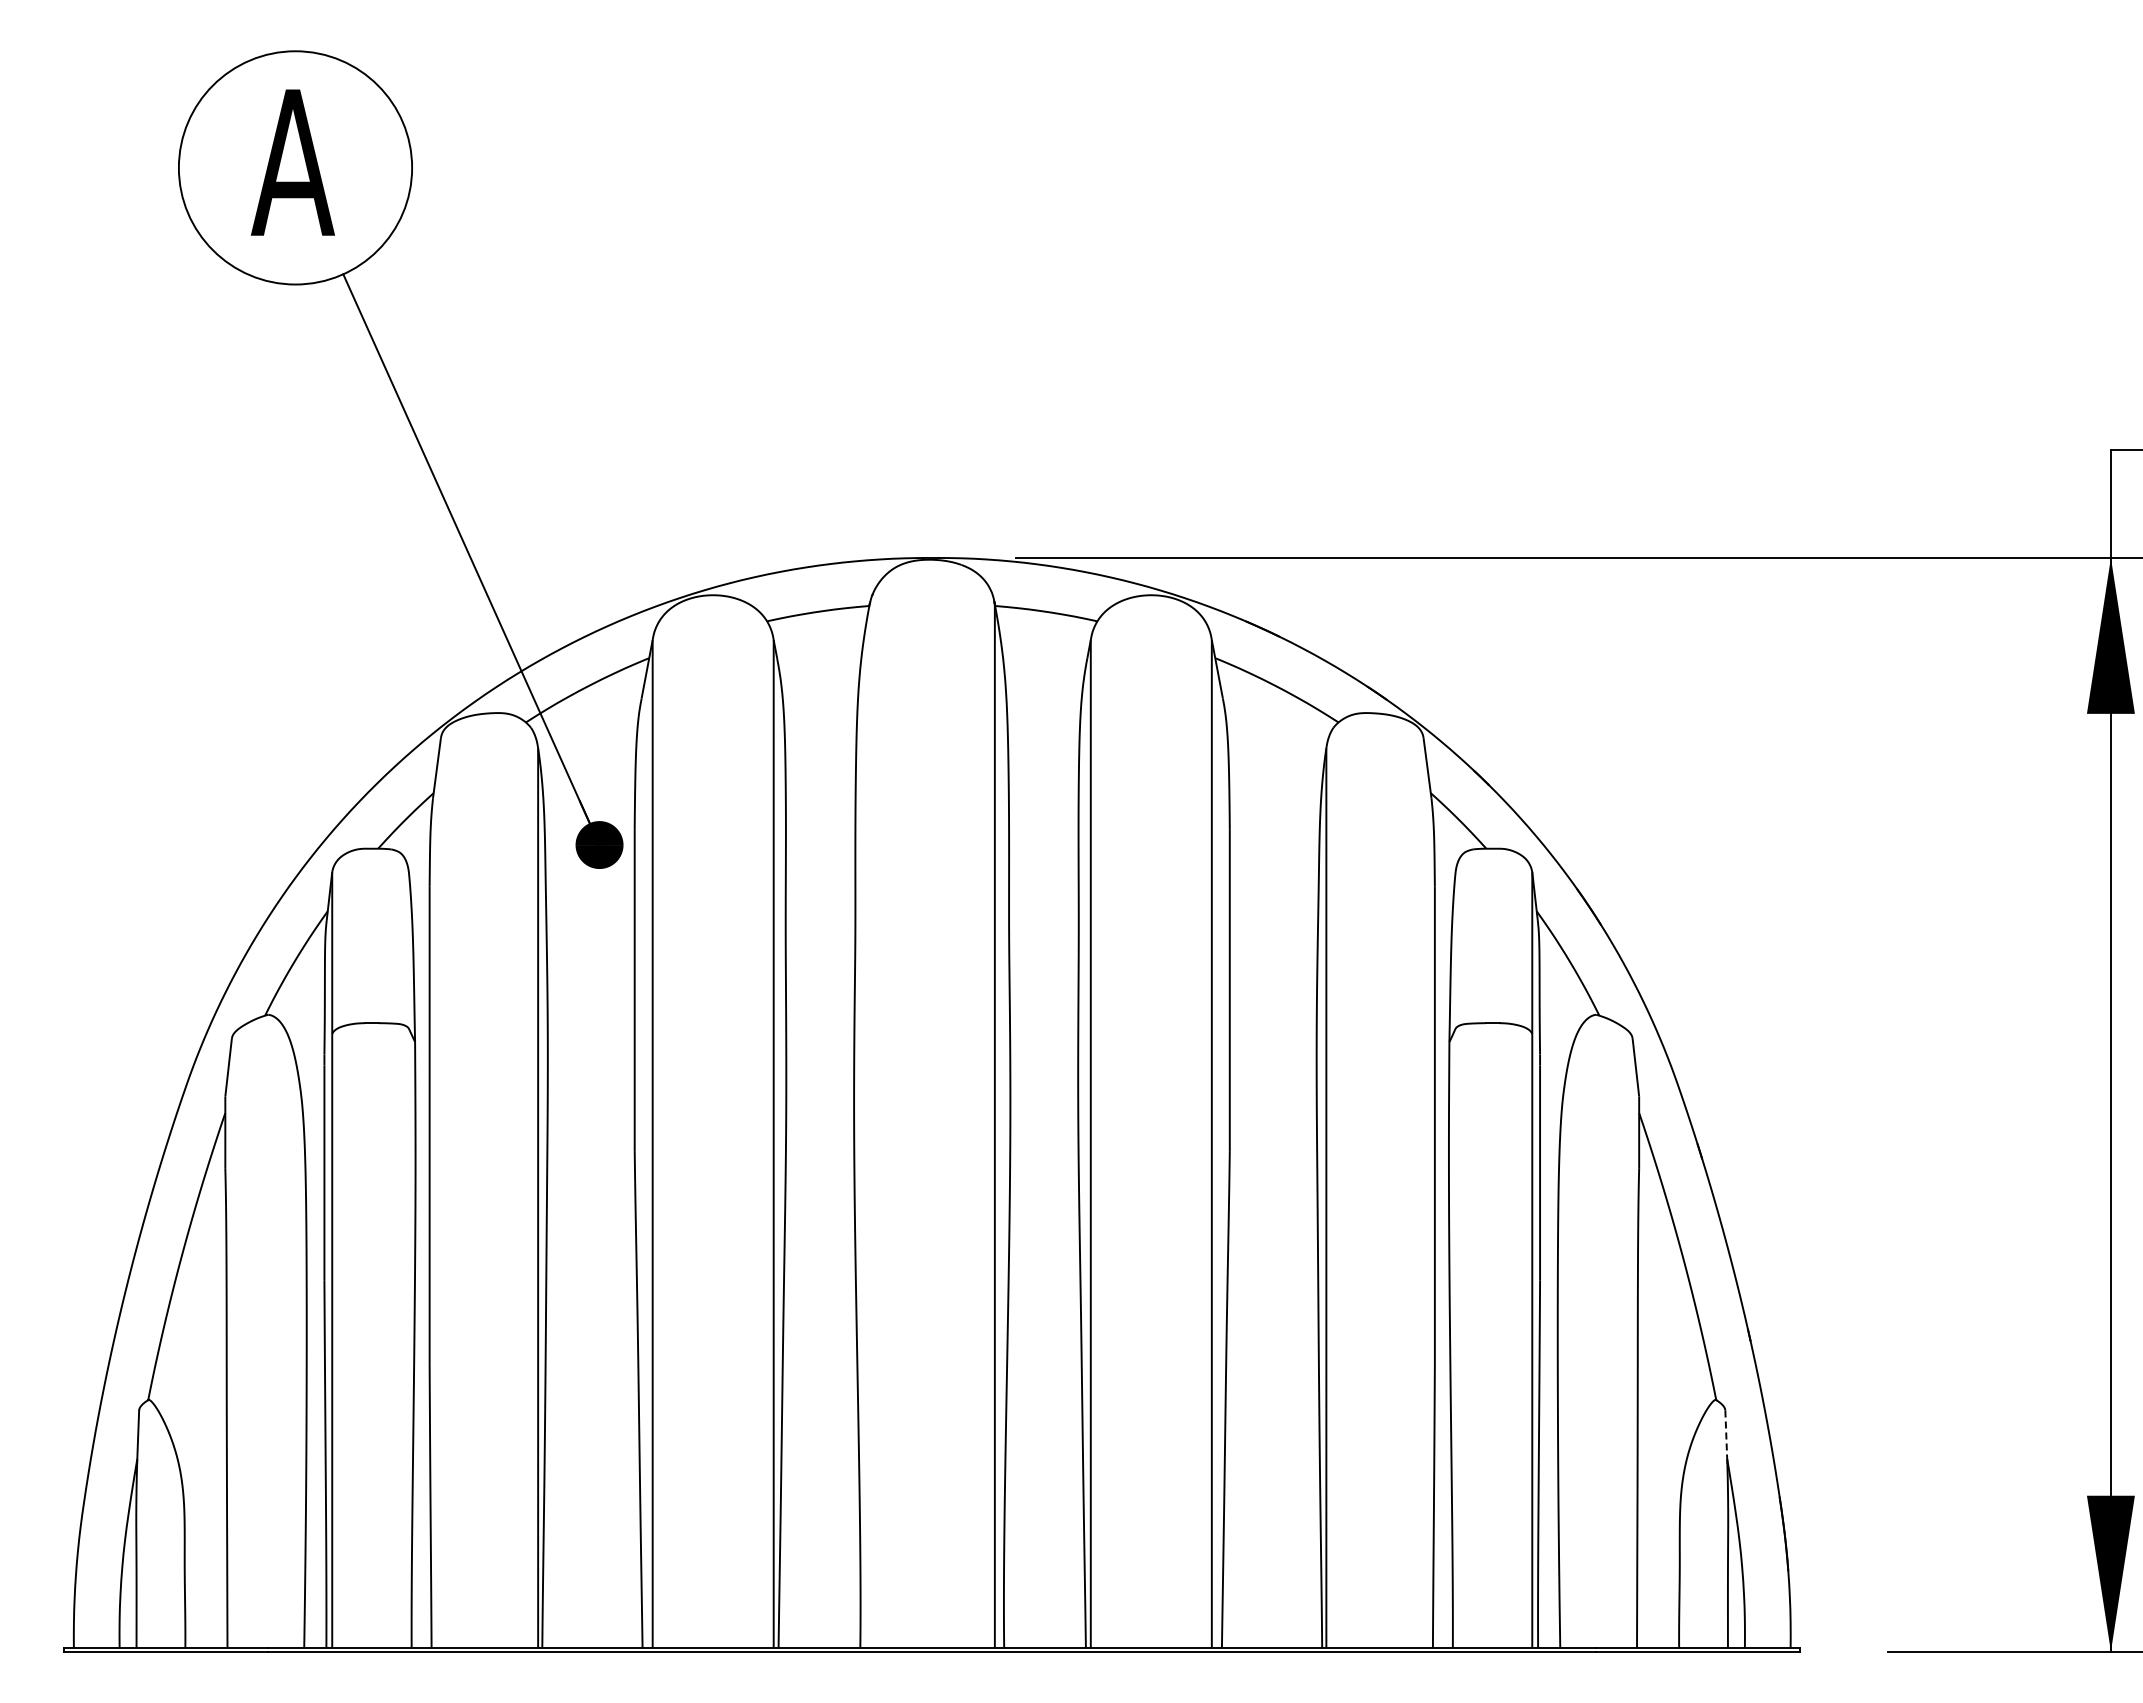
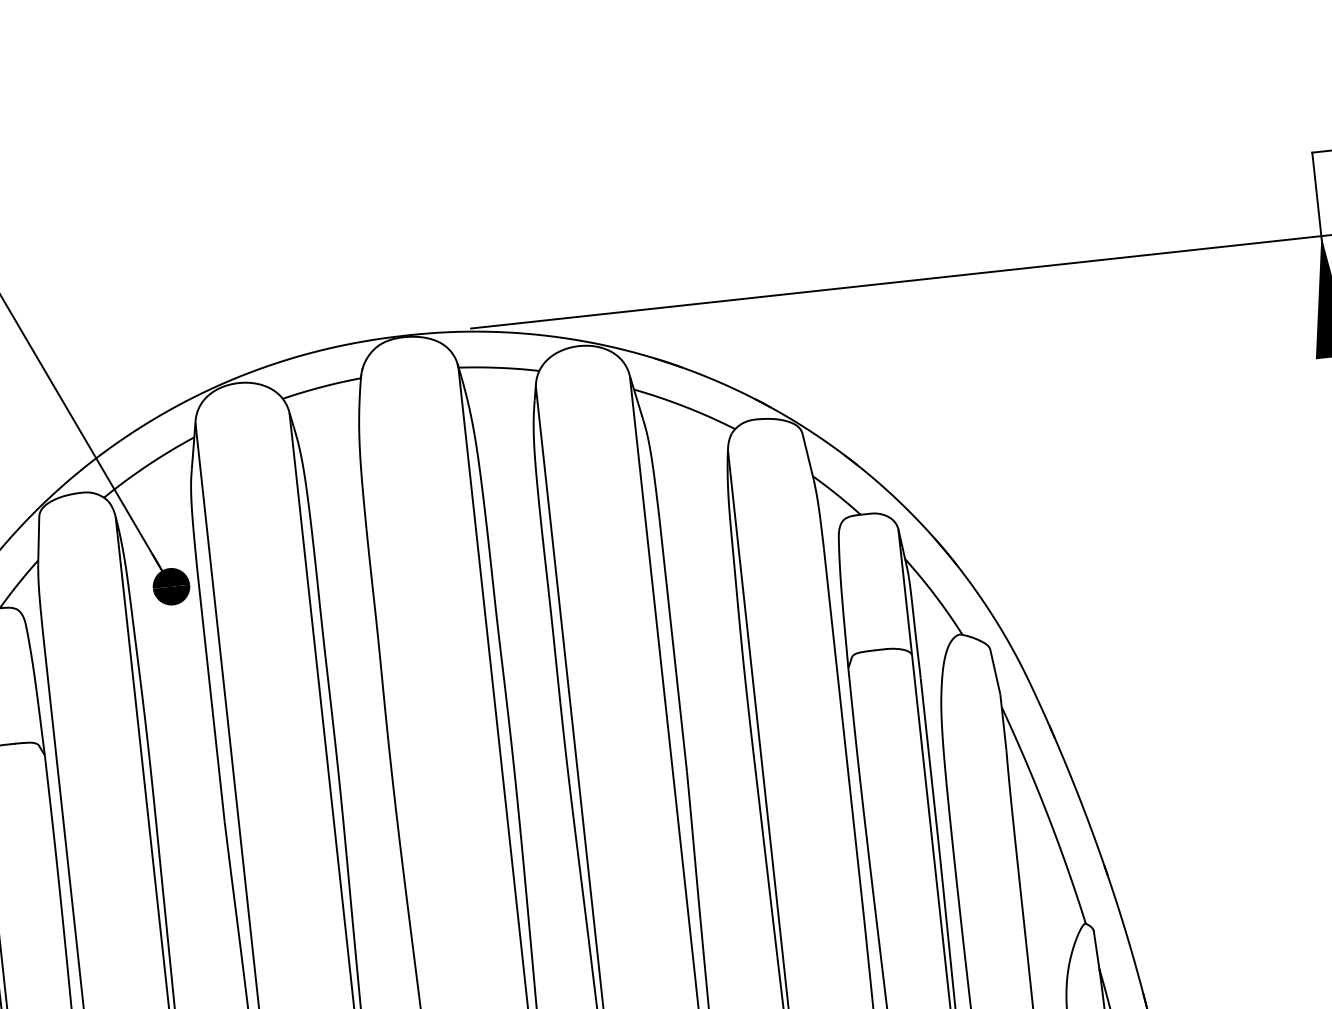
line: (1726, 1436) -> (1096, 951), dashed -> solid

